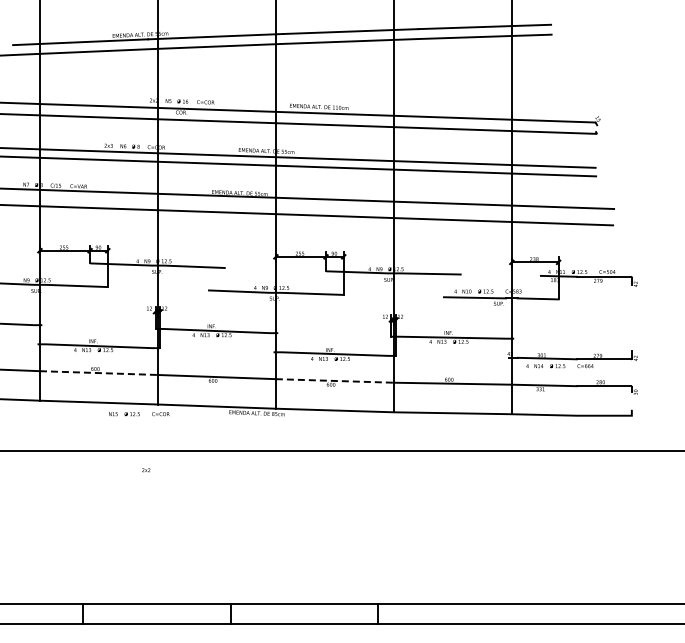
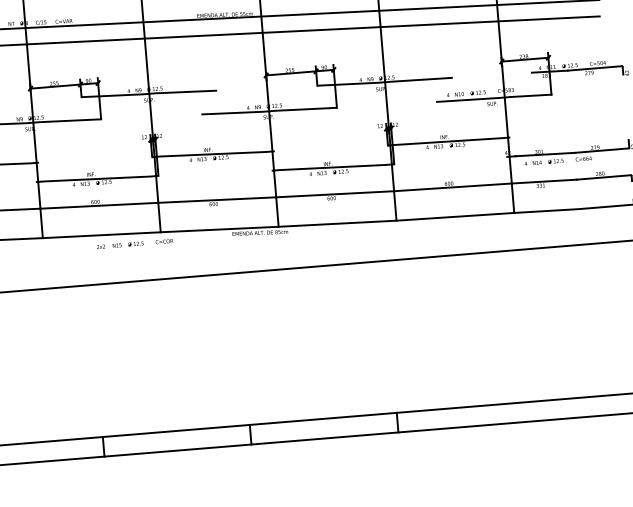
line: (99, 373) -> (99, 206), dashed -> solid
line: (335, 380) -> (335, 193), dashed -> solid
text: (146, 470) -> (101, 247), moved

